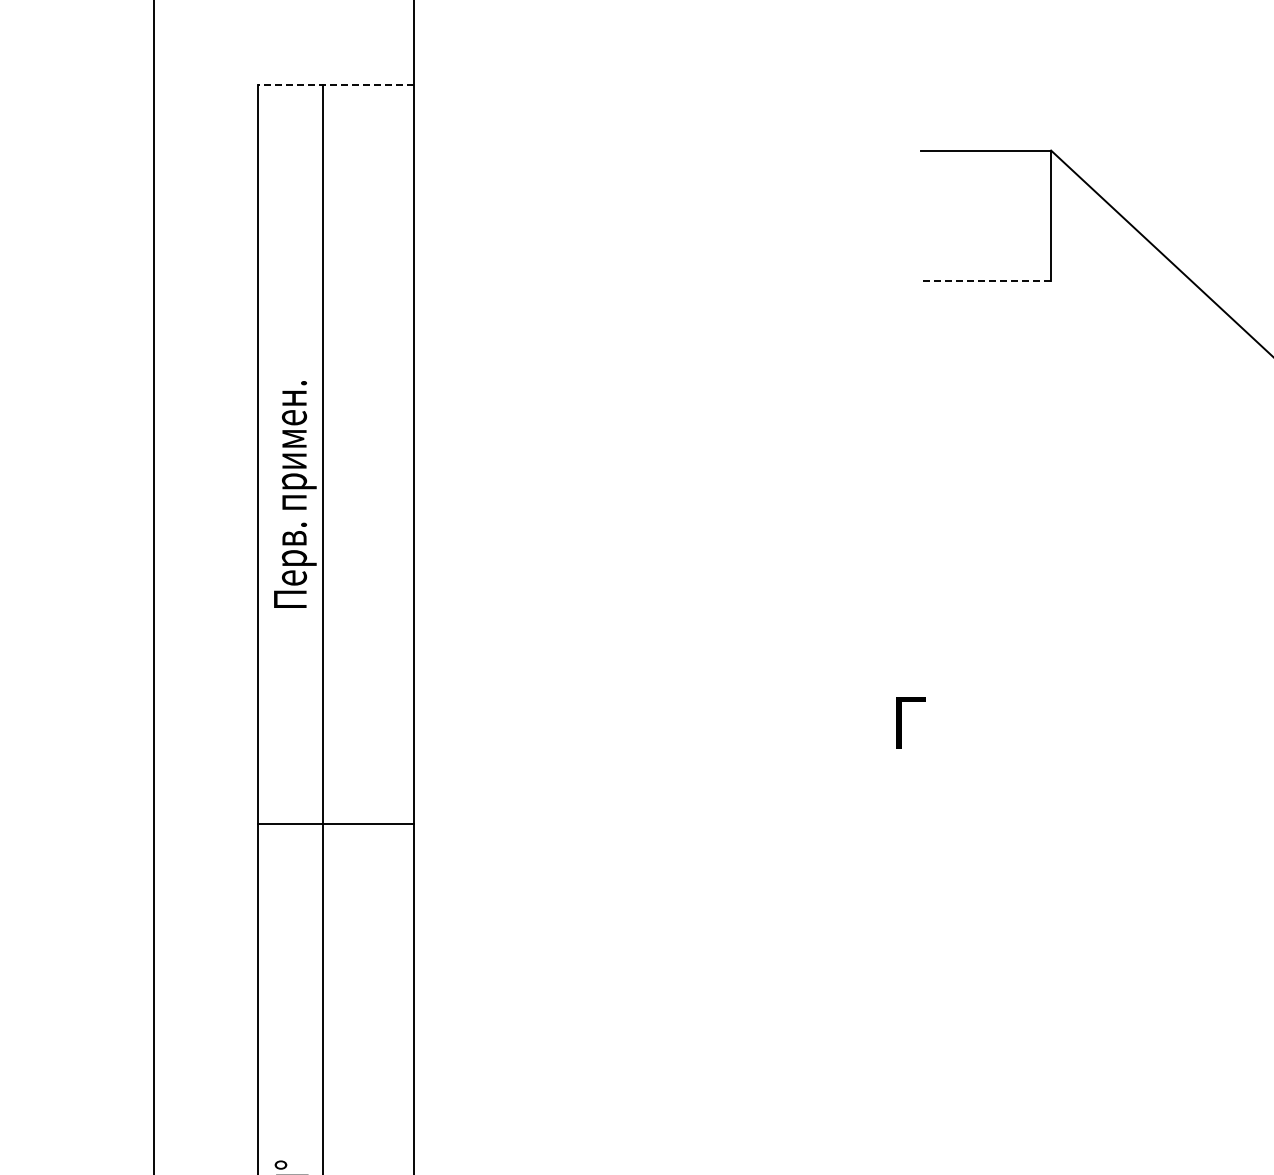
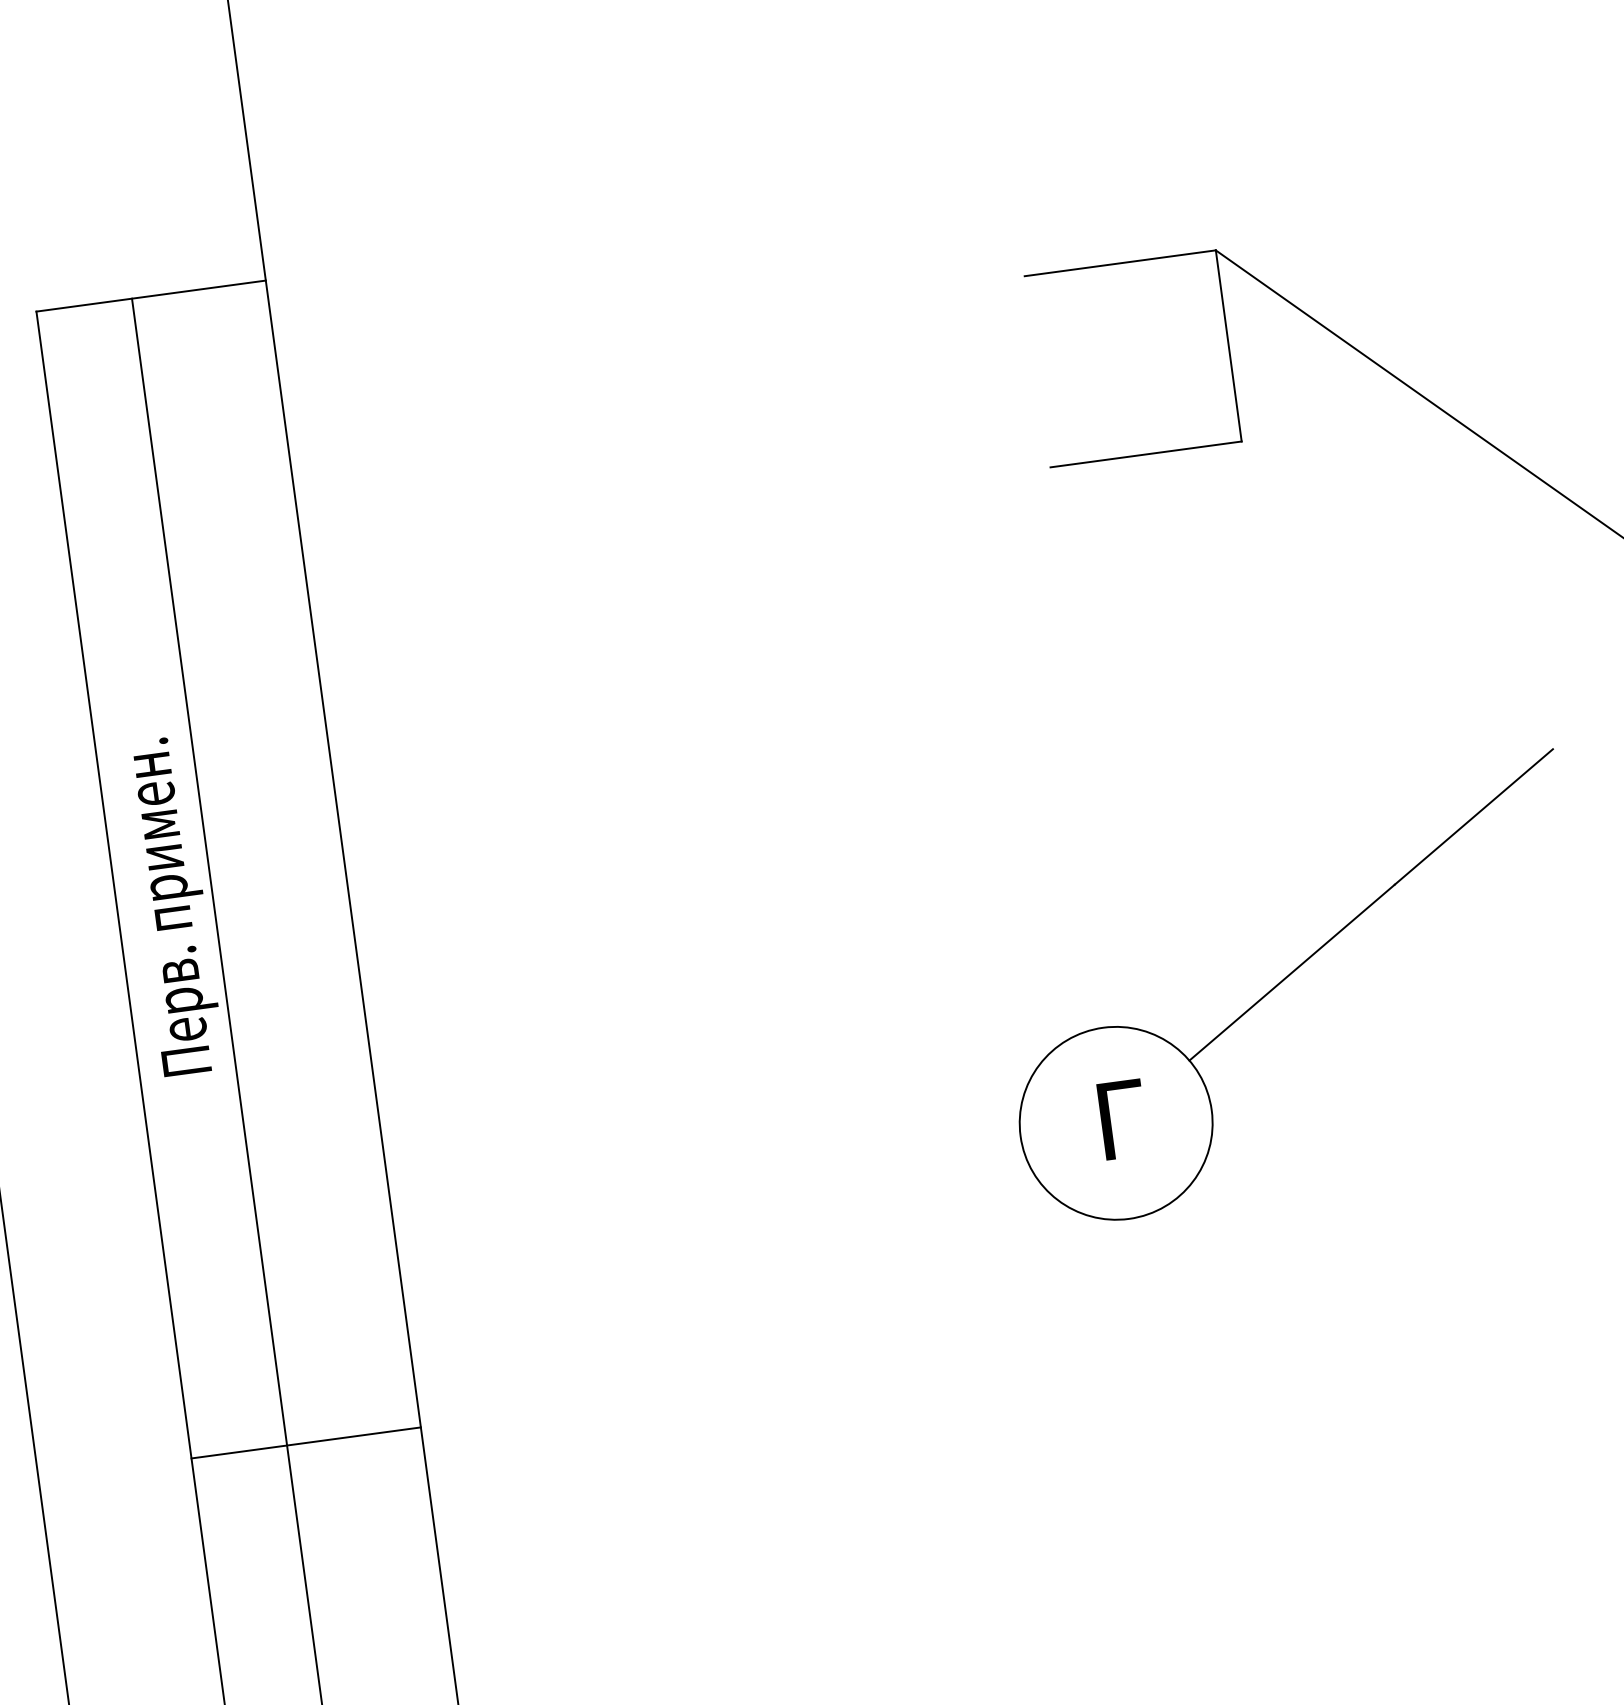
line: (335, 84) -> (150, 295), dashed -> solid
line: (985, 280) -> (1145, 454), dashed -> solid
part: (1030, 645) -> (1283, 982), added
line: (335, 824) -> (305, 1443), moved

